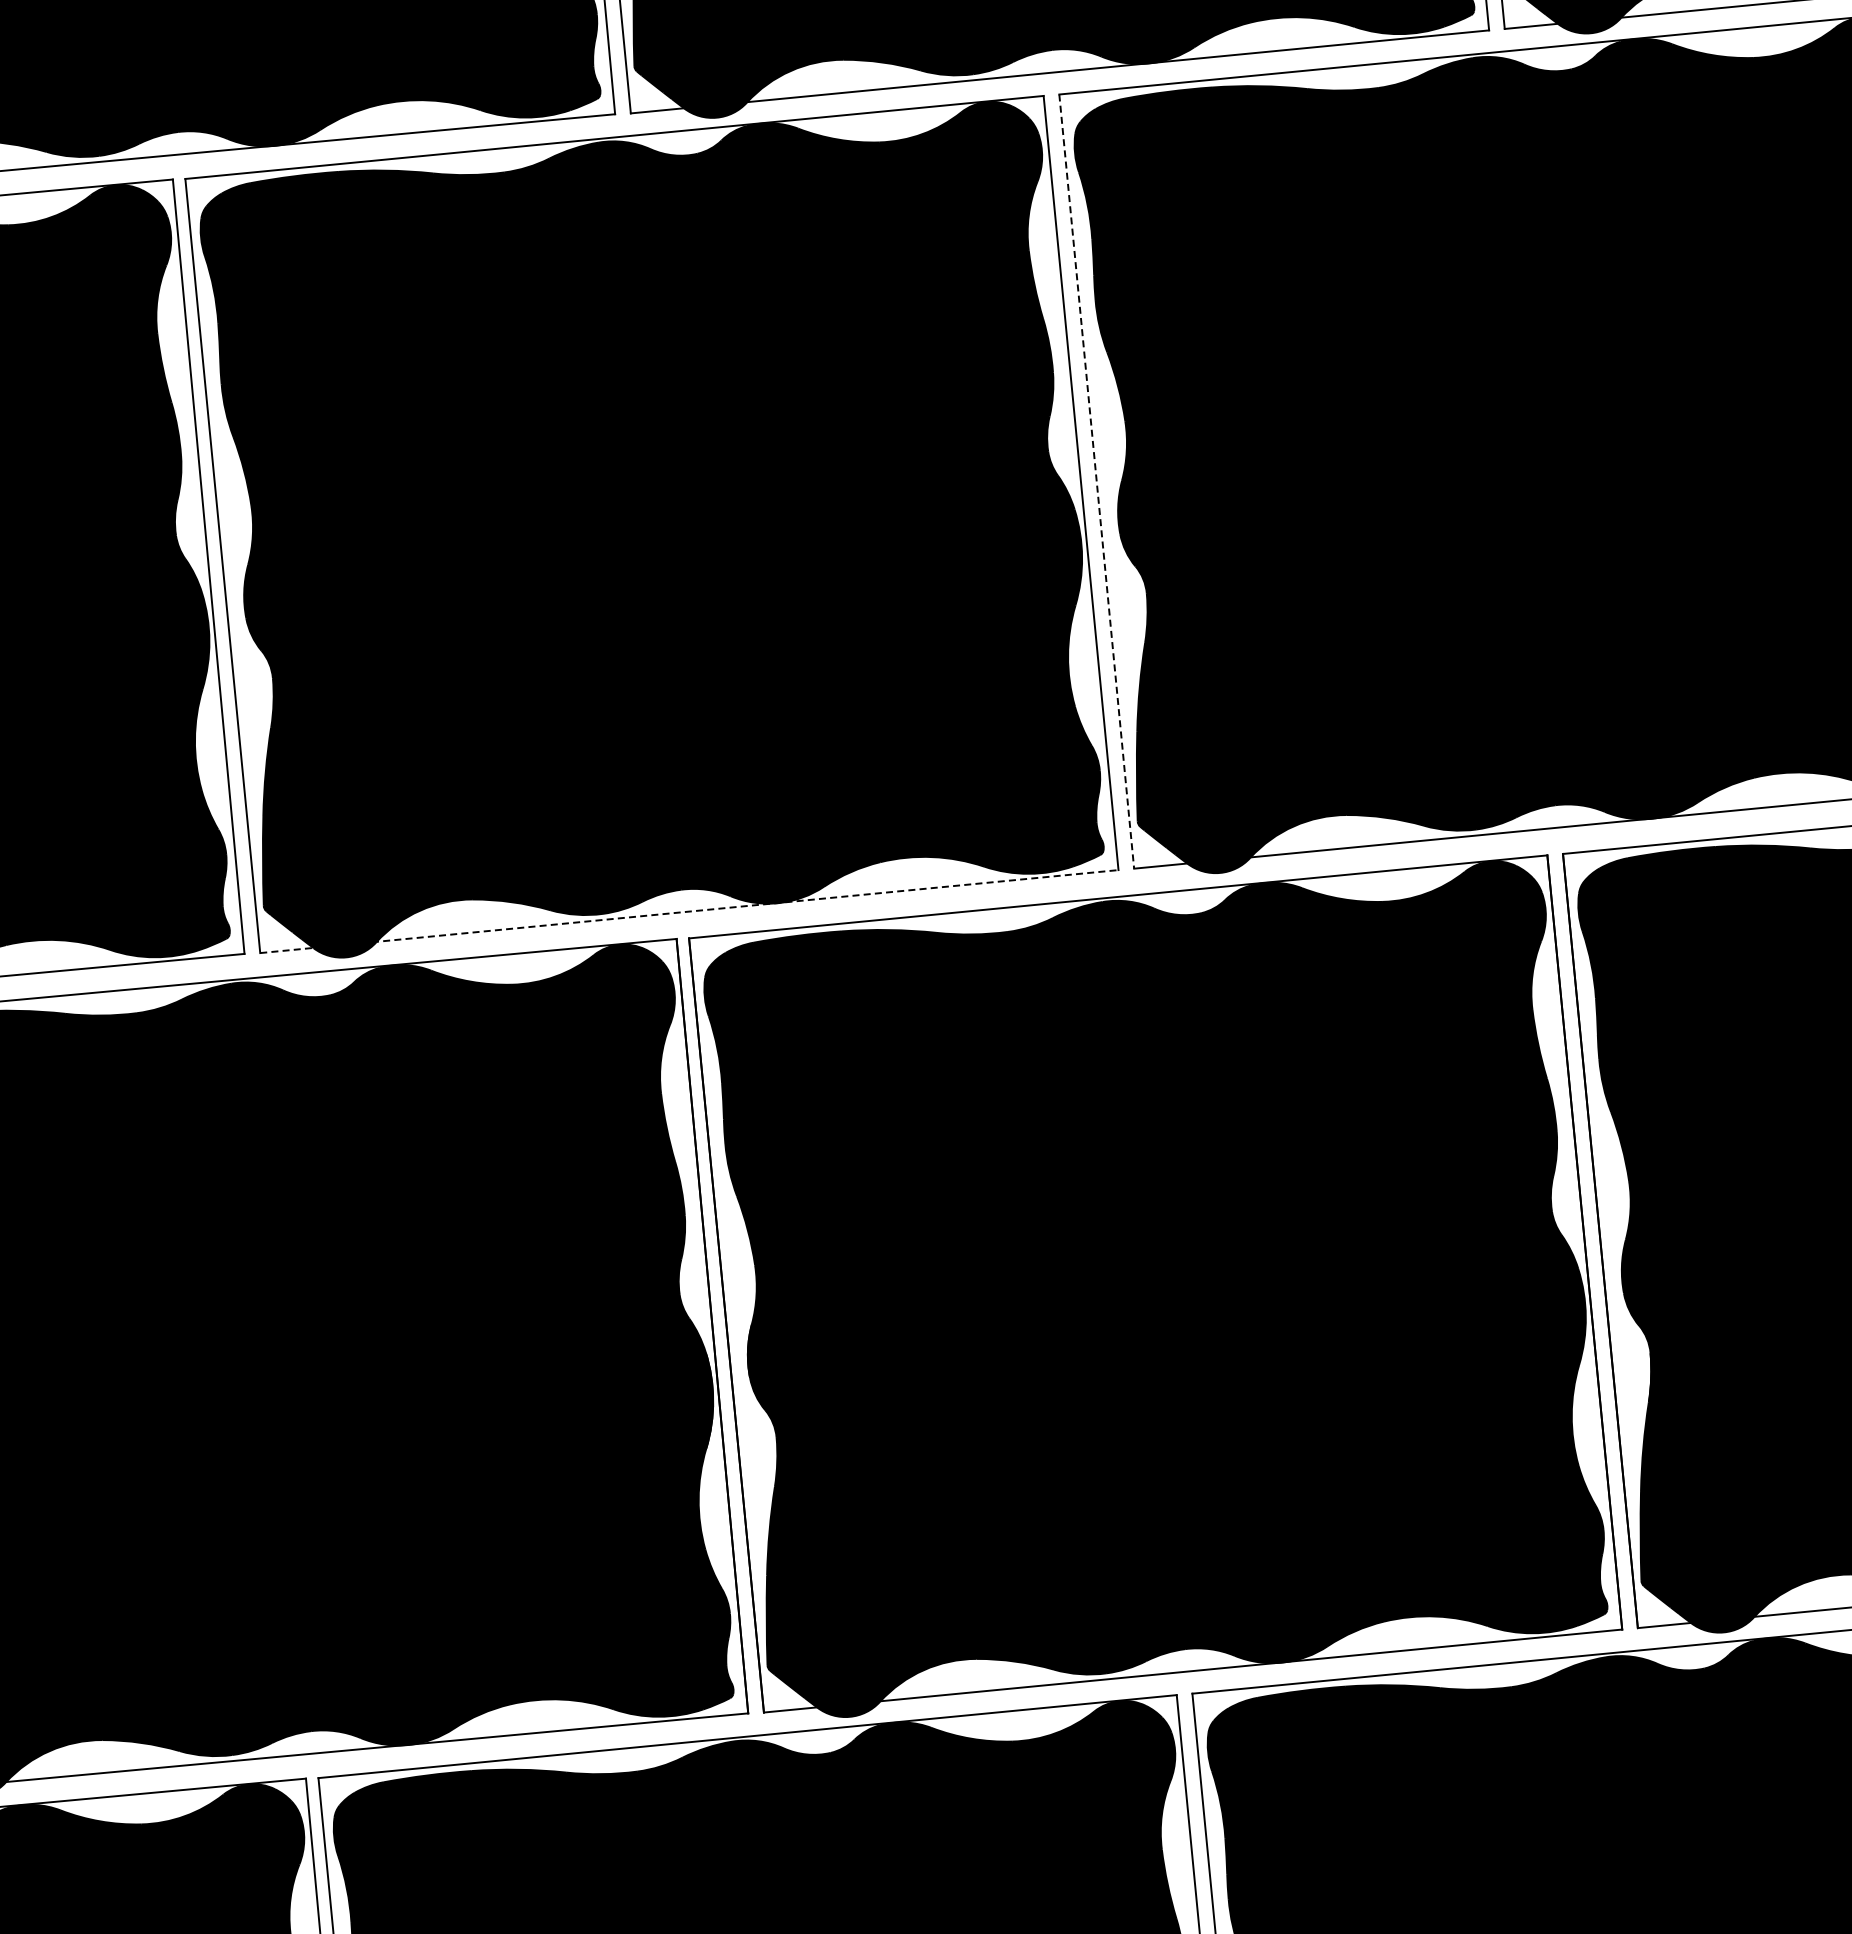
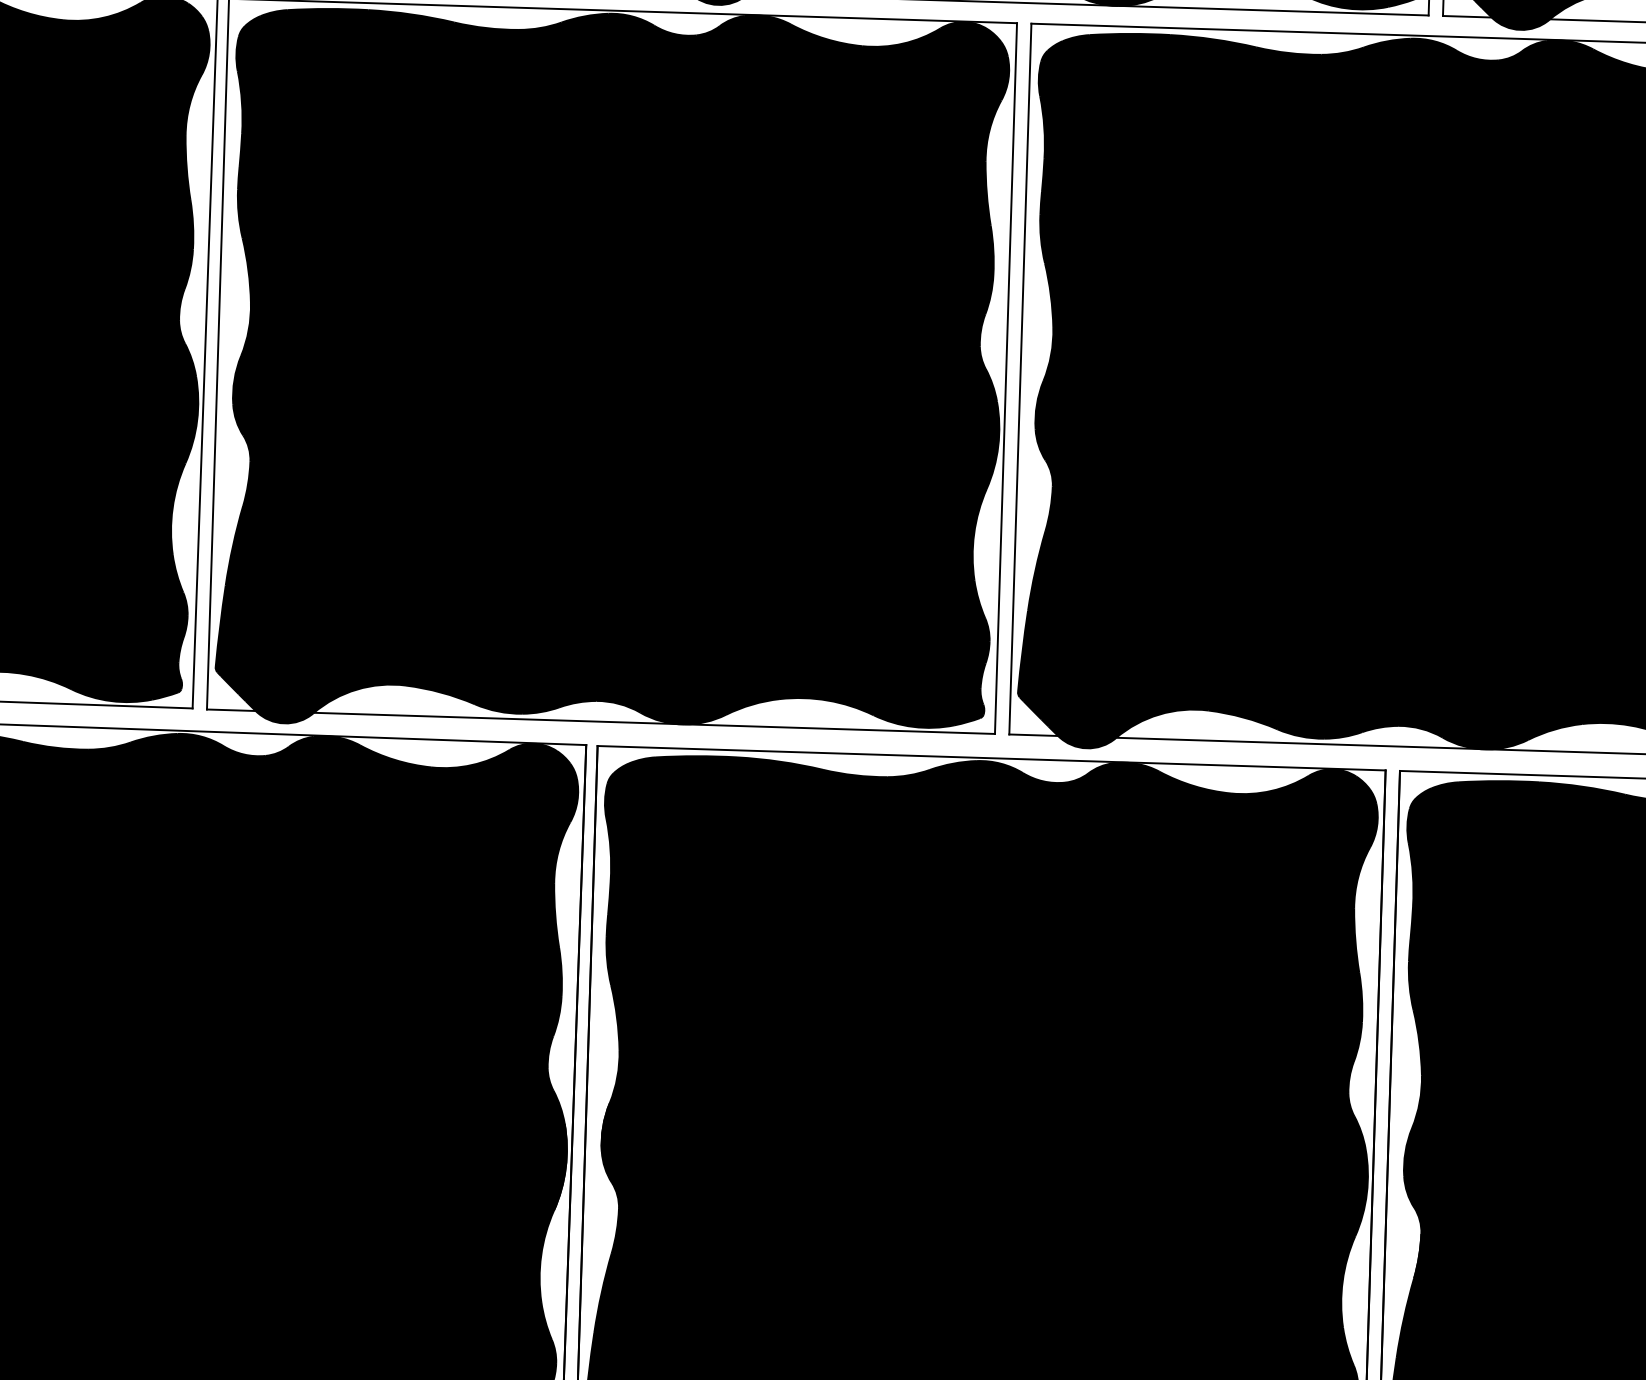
line: (1096, 481) -> (1020, 378), dashed -> solid
line: (689, 911) -> (601, 721), dashed -> solid

